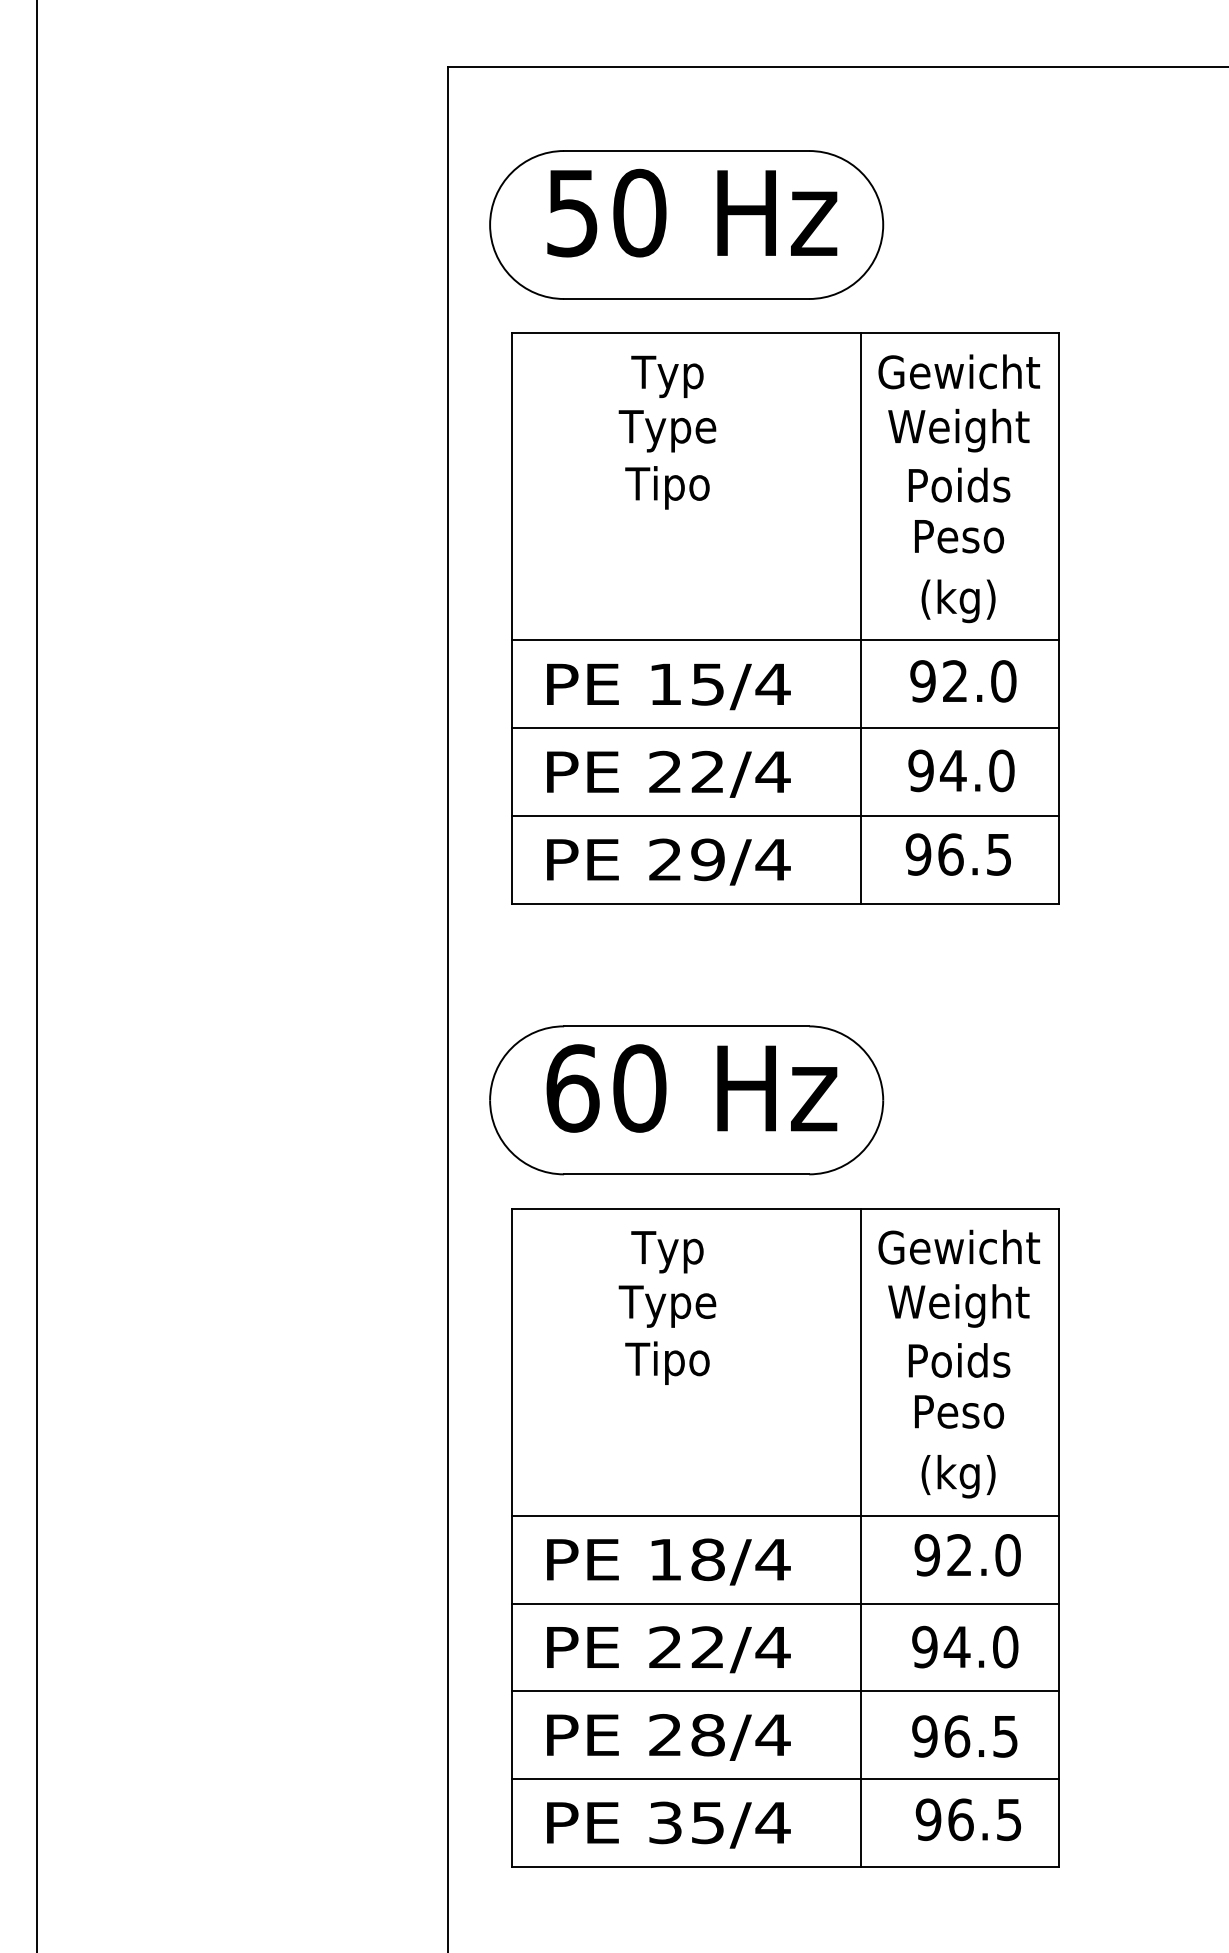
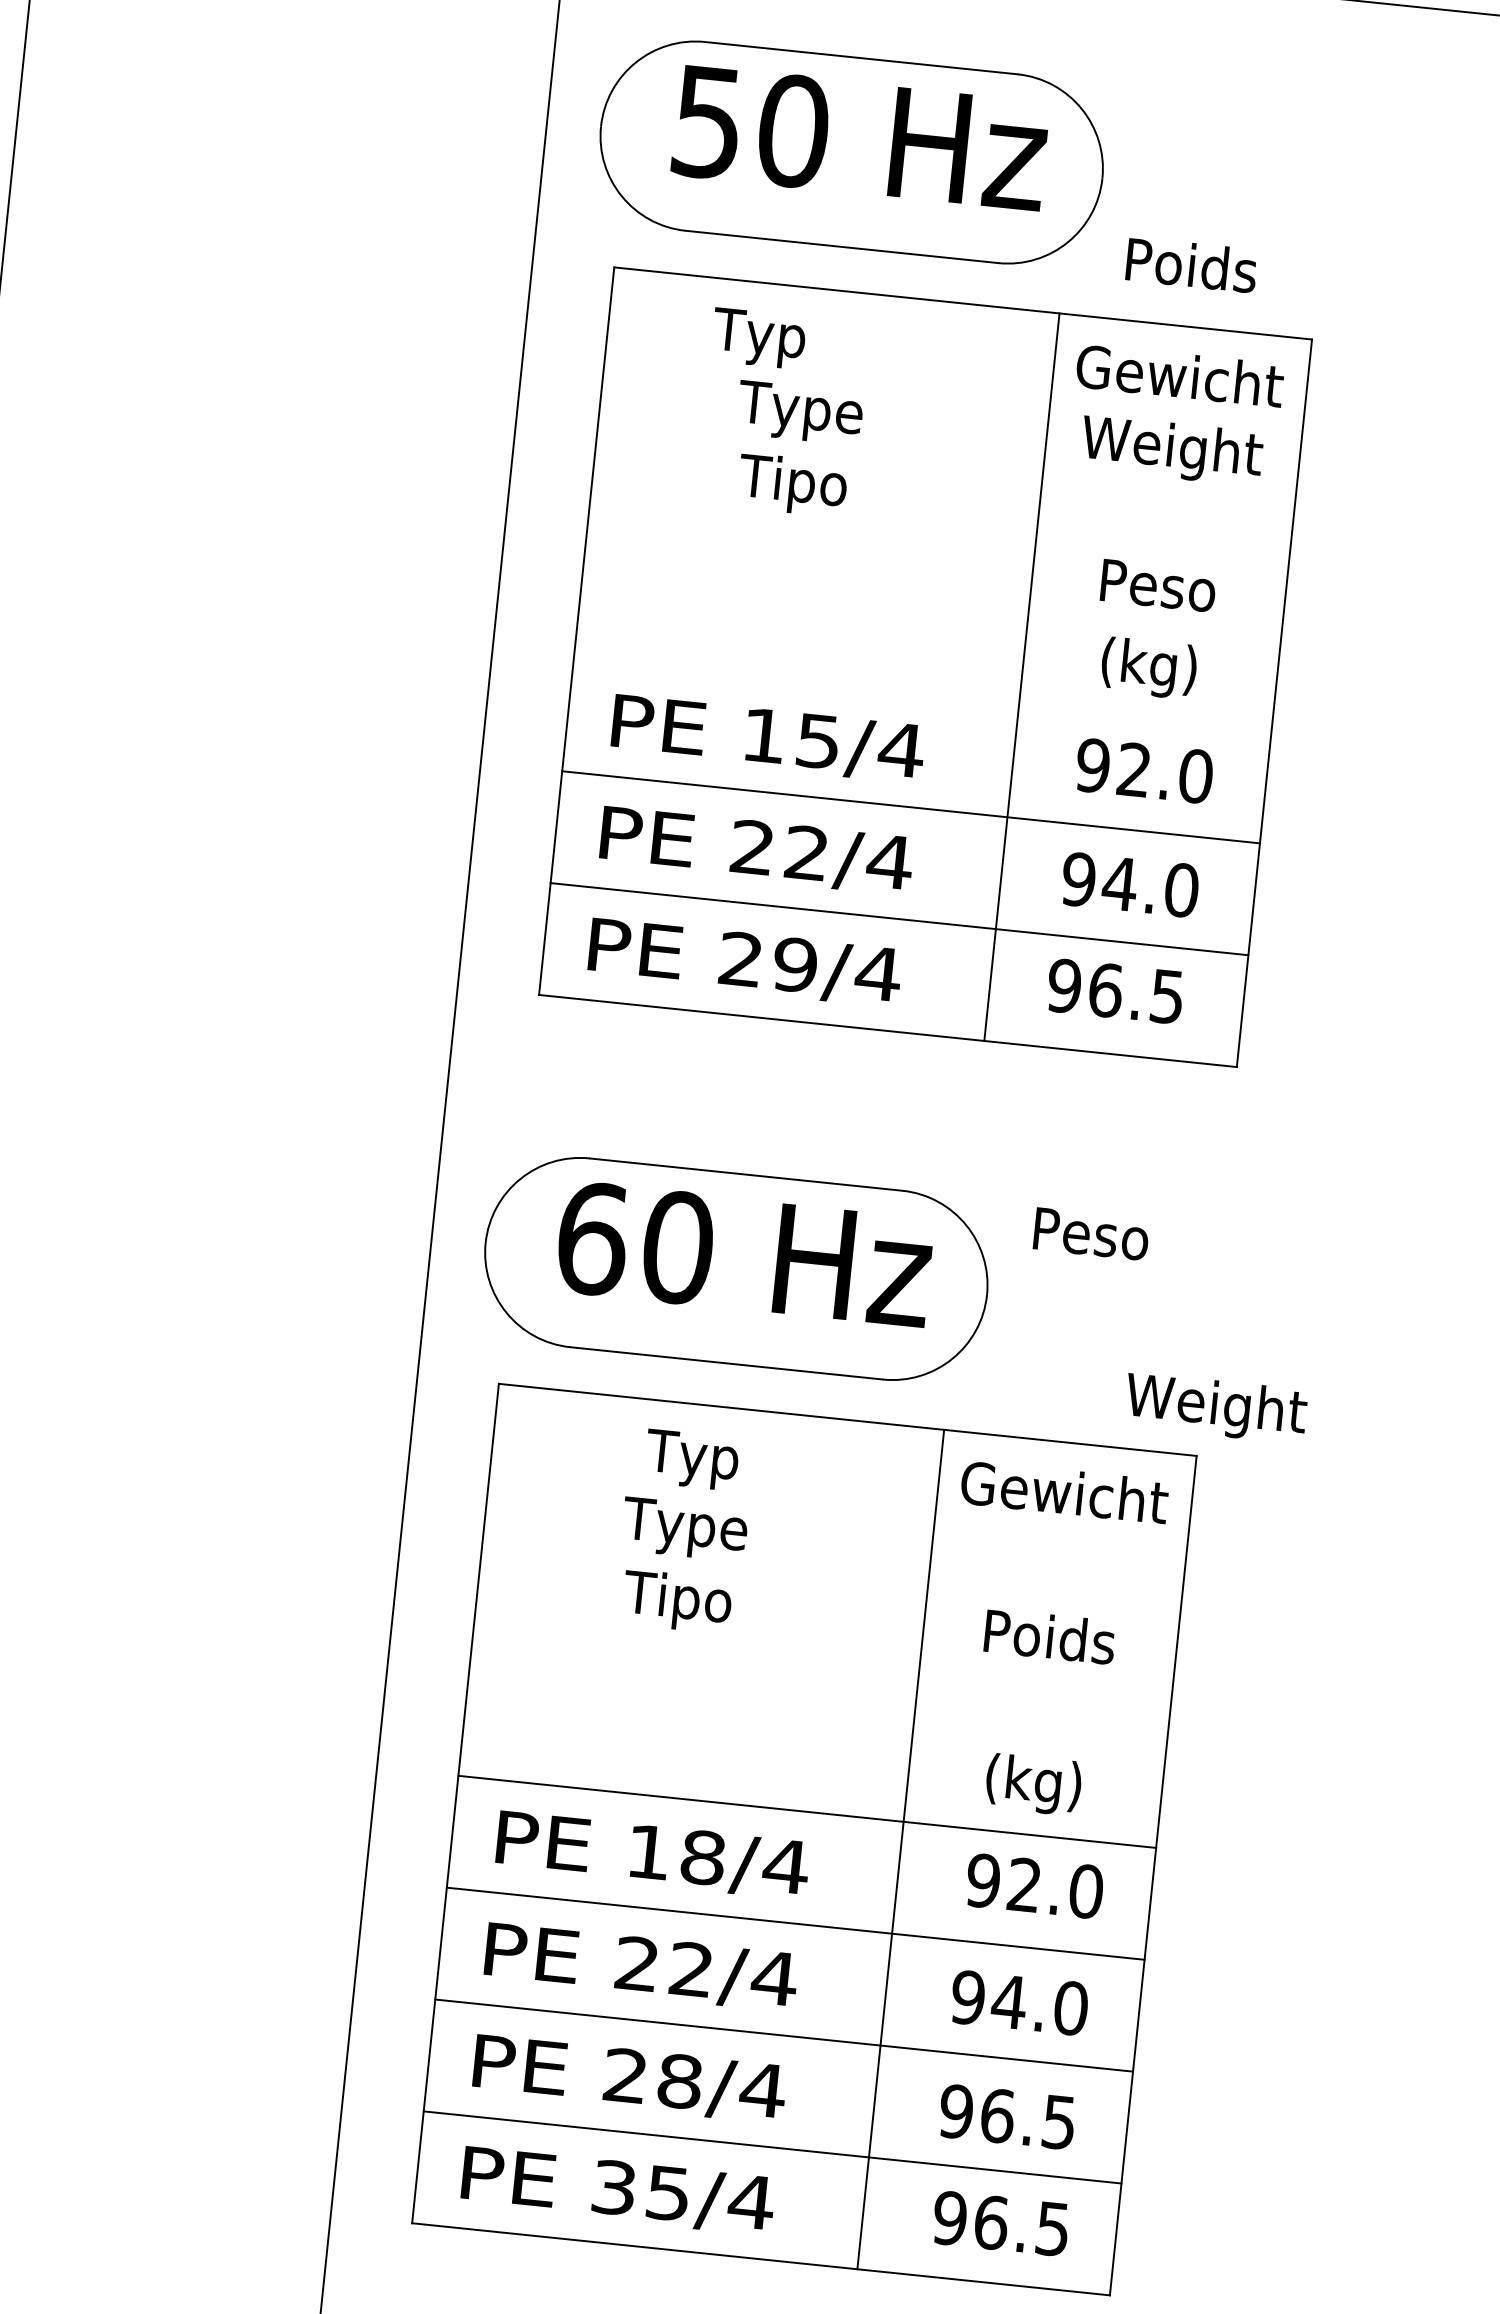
text: (667, 376) -> (758, 338), moved
text: (959, 484) -> (1191, 264), moved
line: (784, 640) -> (921, 695), removed
text: (958, 1305) -> (1215, 1407), moved
text: (959, 1411) -> (1091, 1233), moved

